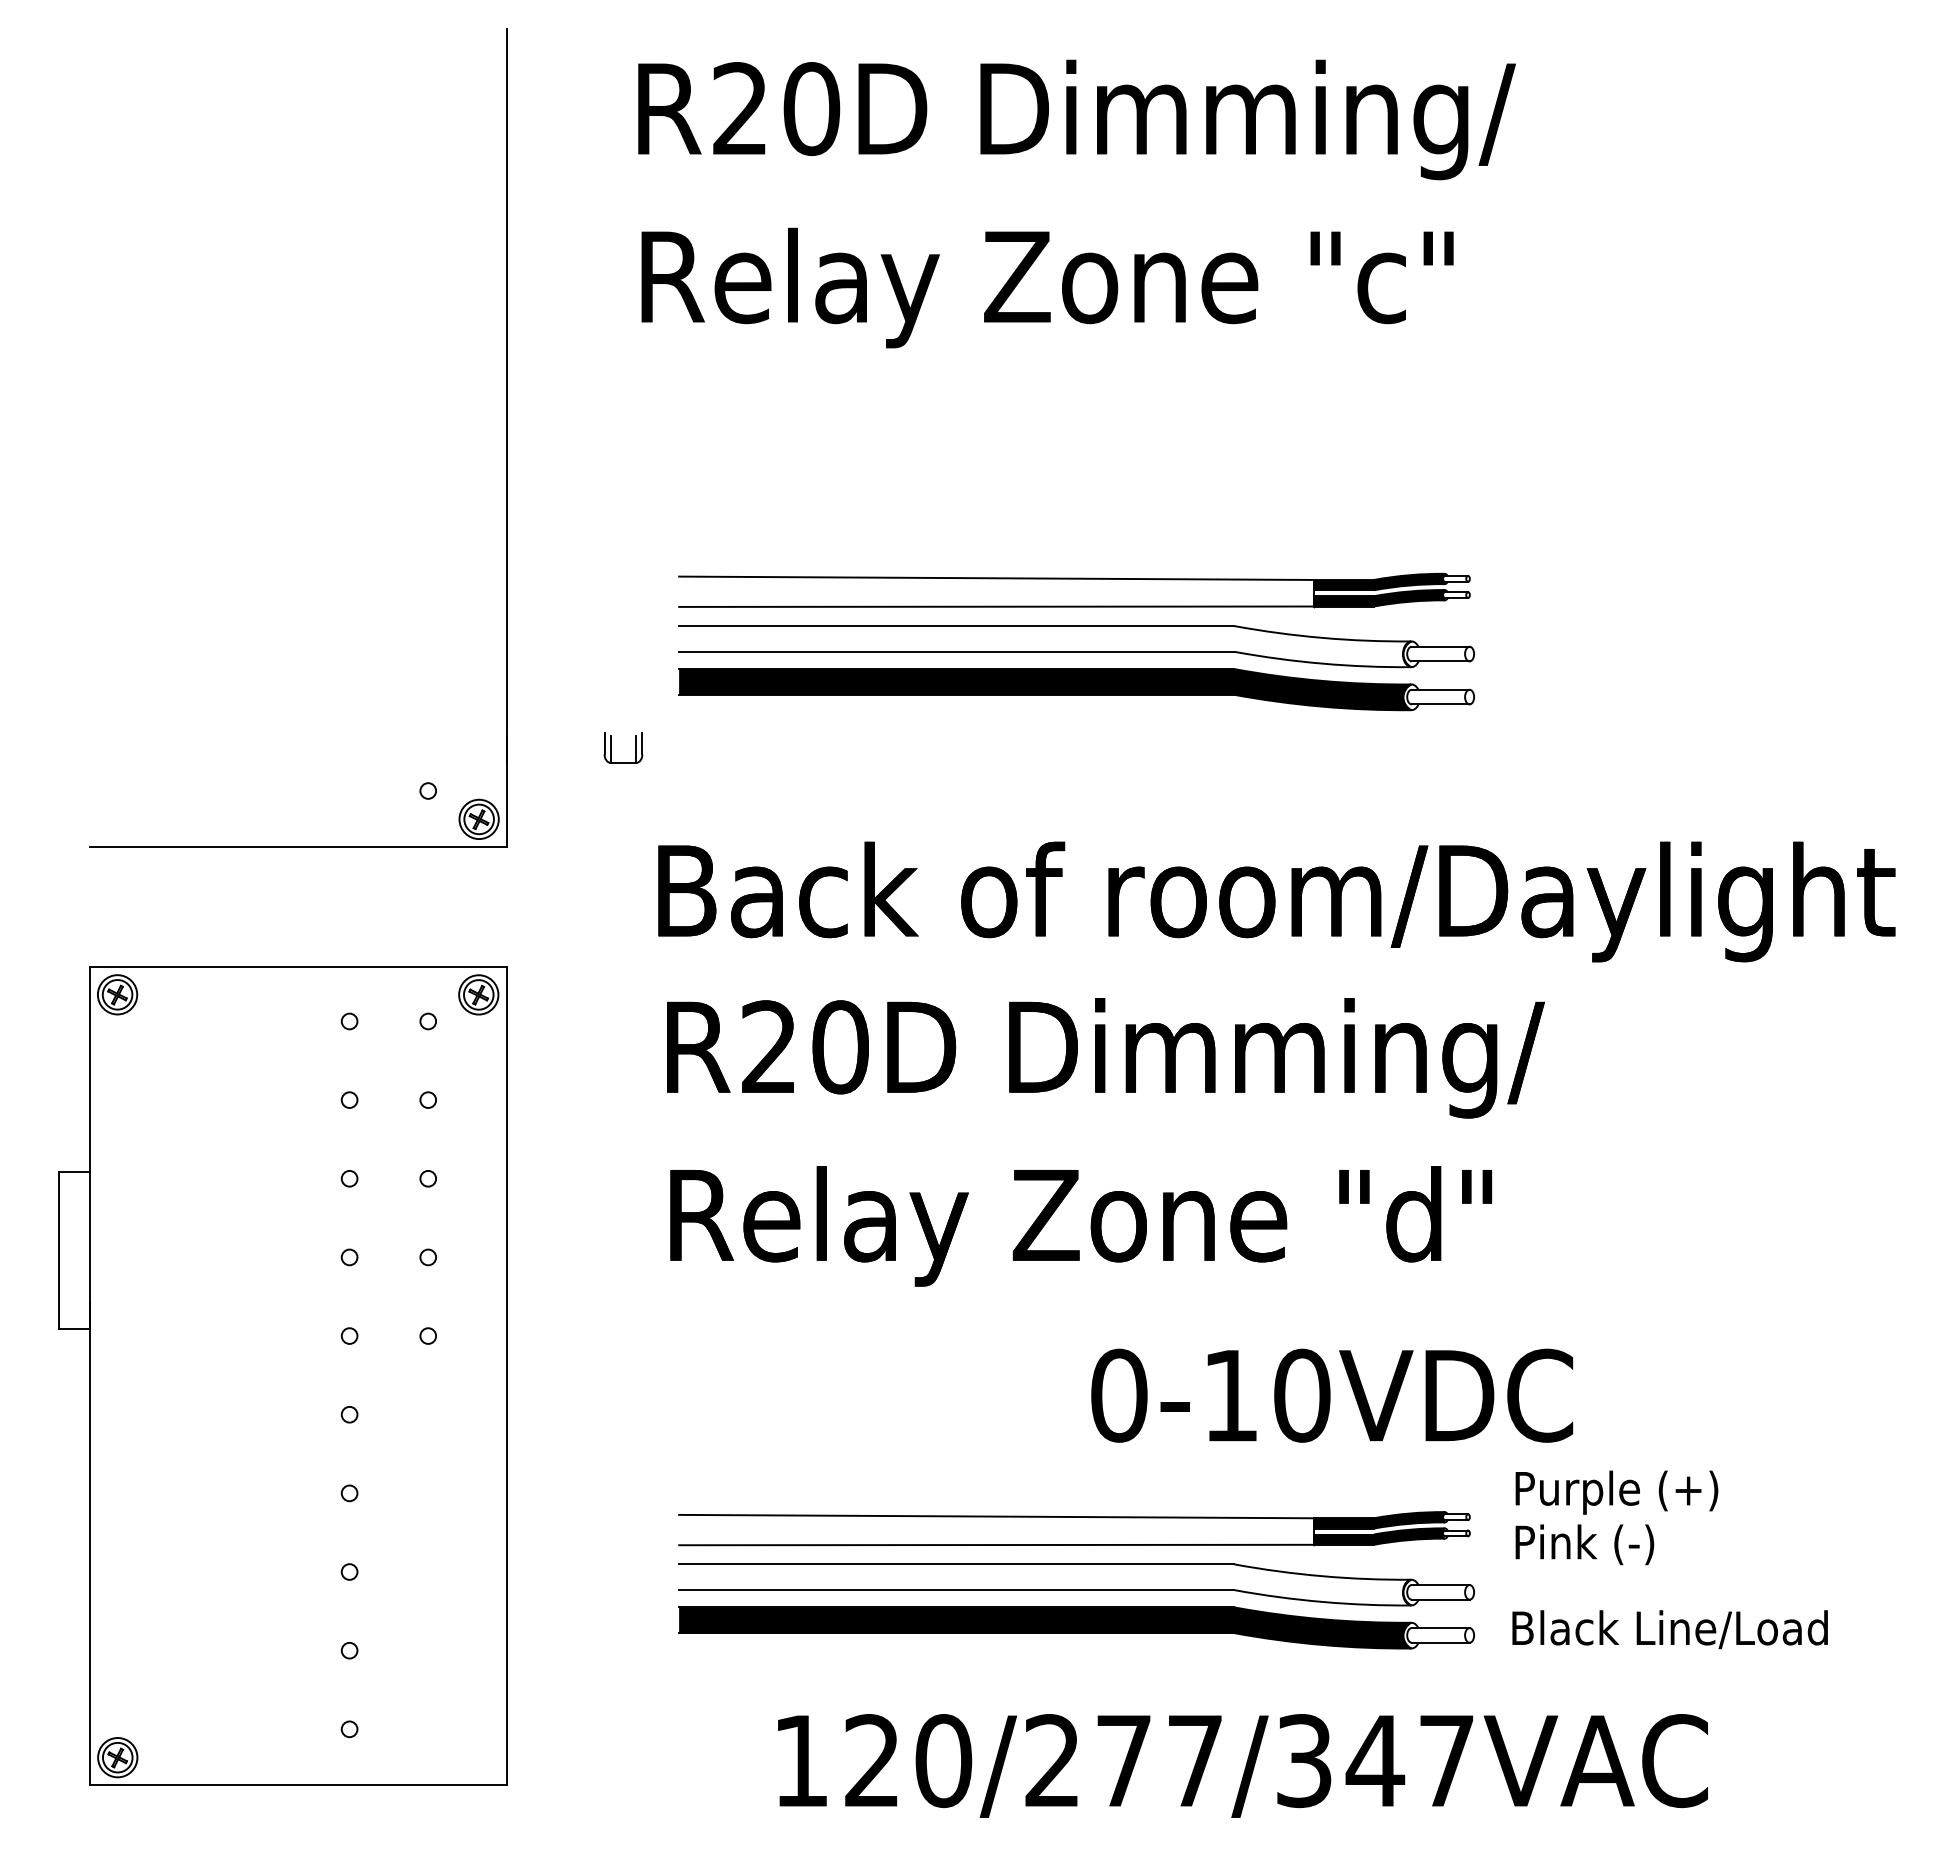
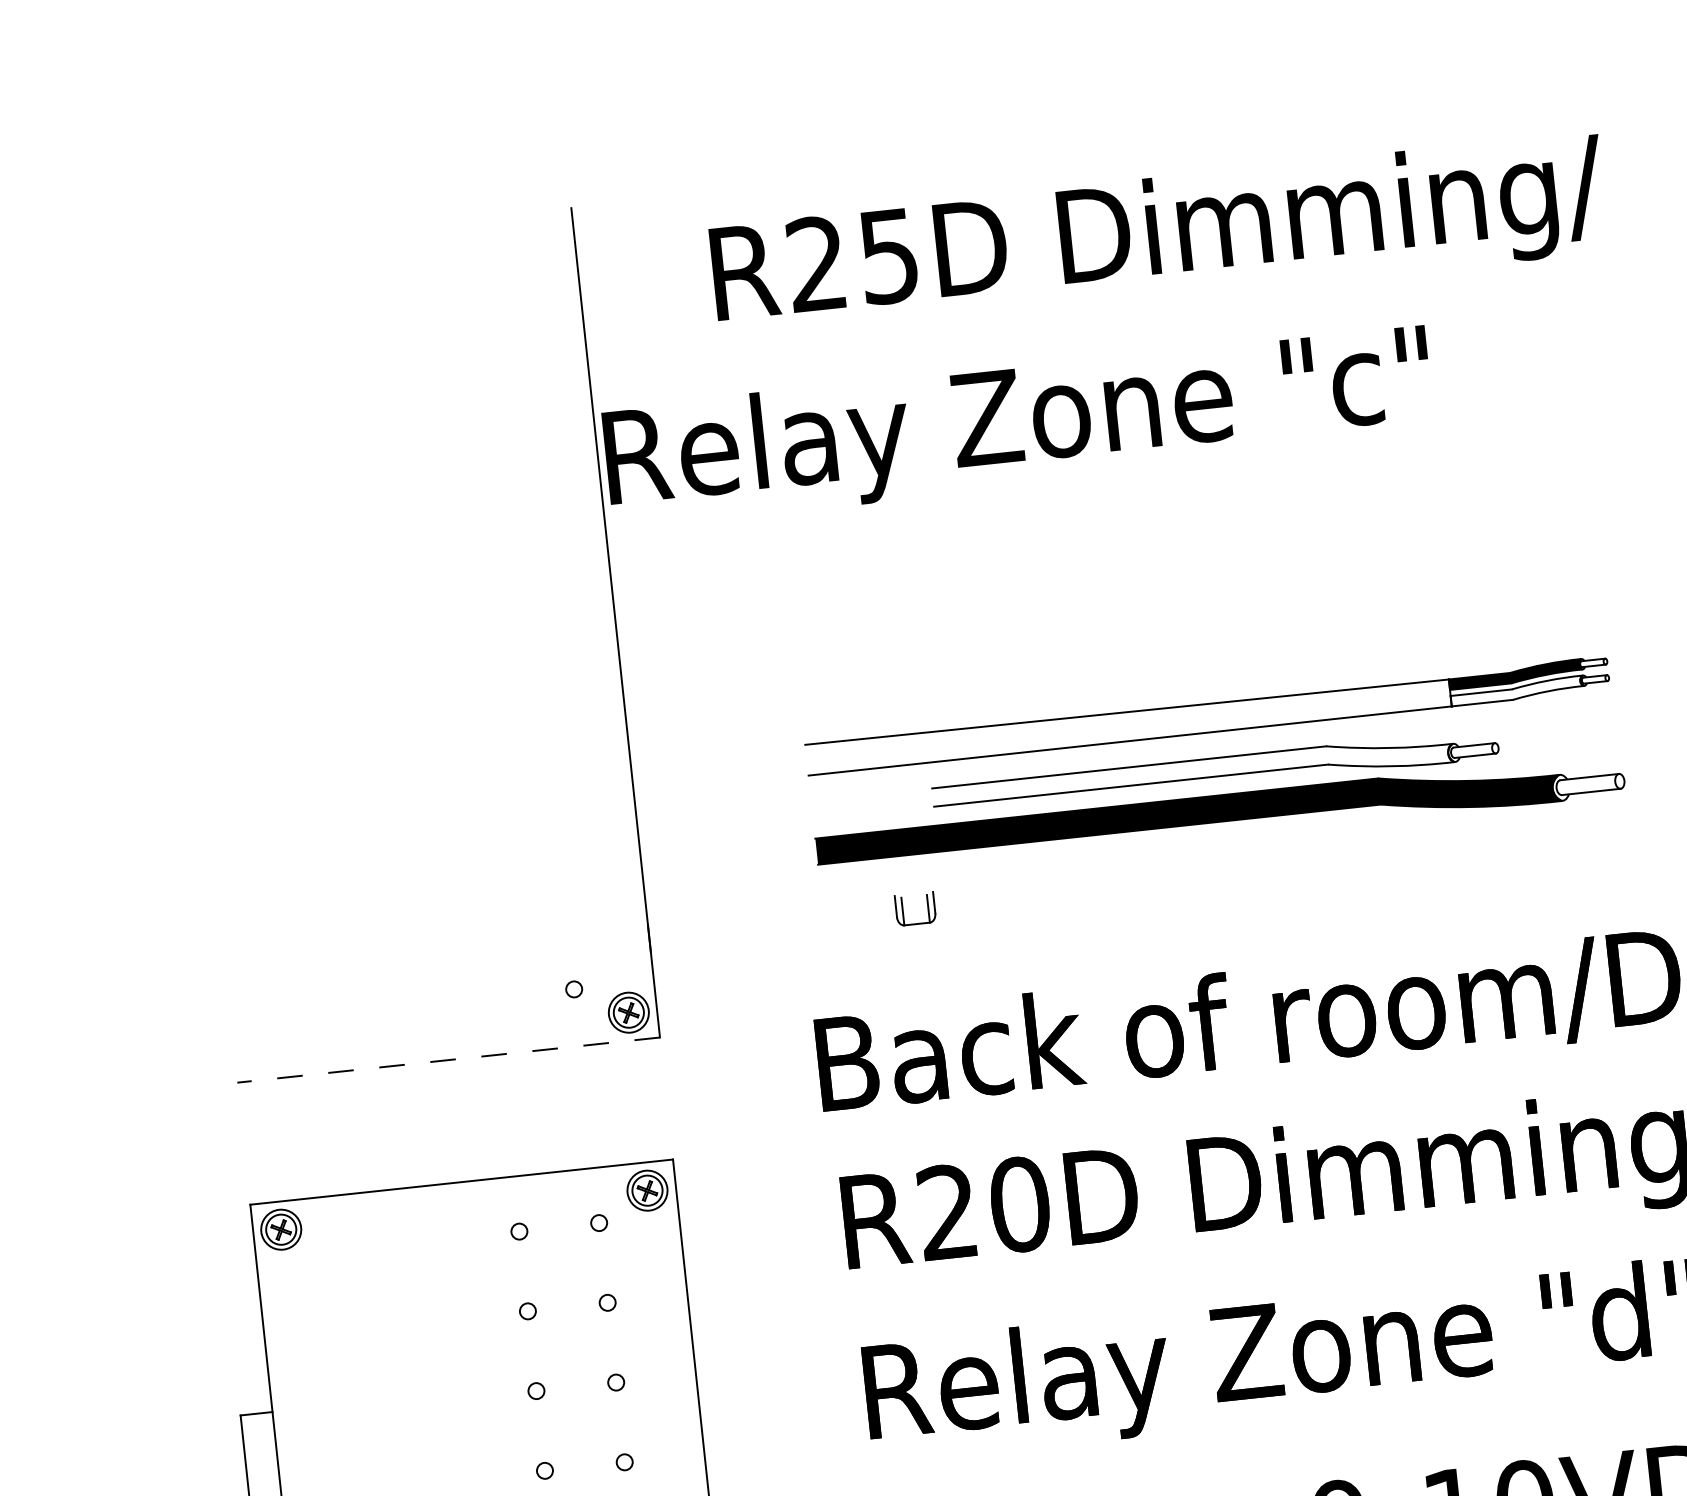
text: (811, 109) -> (888, 256), R20D -> R25D
text: (1047, 287) -> (1018, 425), moved
fill: (1378, 598) -> (1516, 691), removed
part: (1076, 646) -> (1215, 772), size x0.7
part: (611, 747) -> (903, 909), moved
line: (297, 846) -> (447, 1059), solid -> dashed

